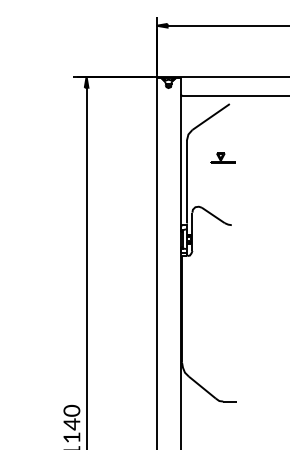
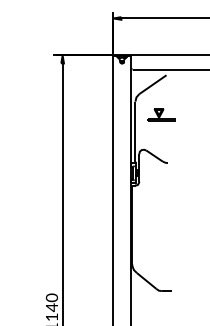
part: (222, 157) -> (161, 114), size x1.6

